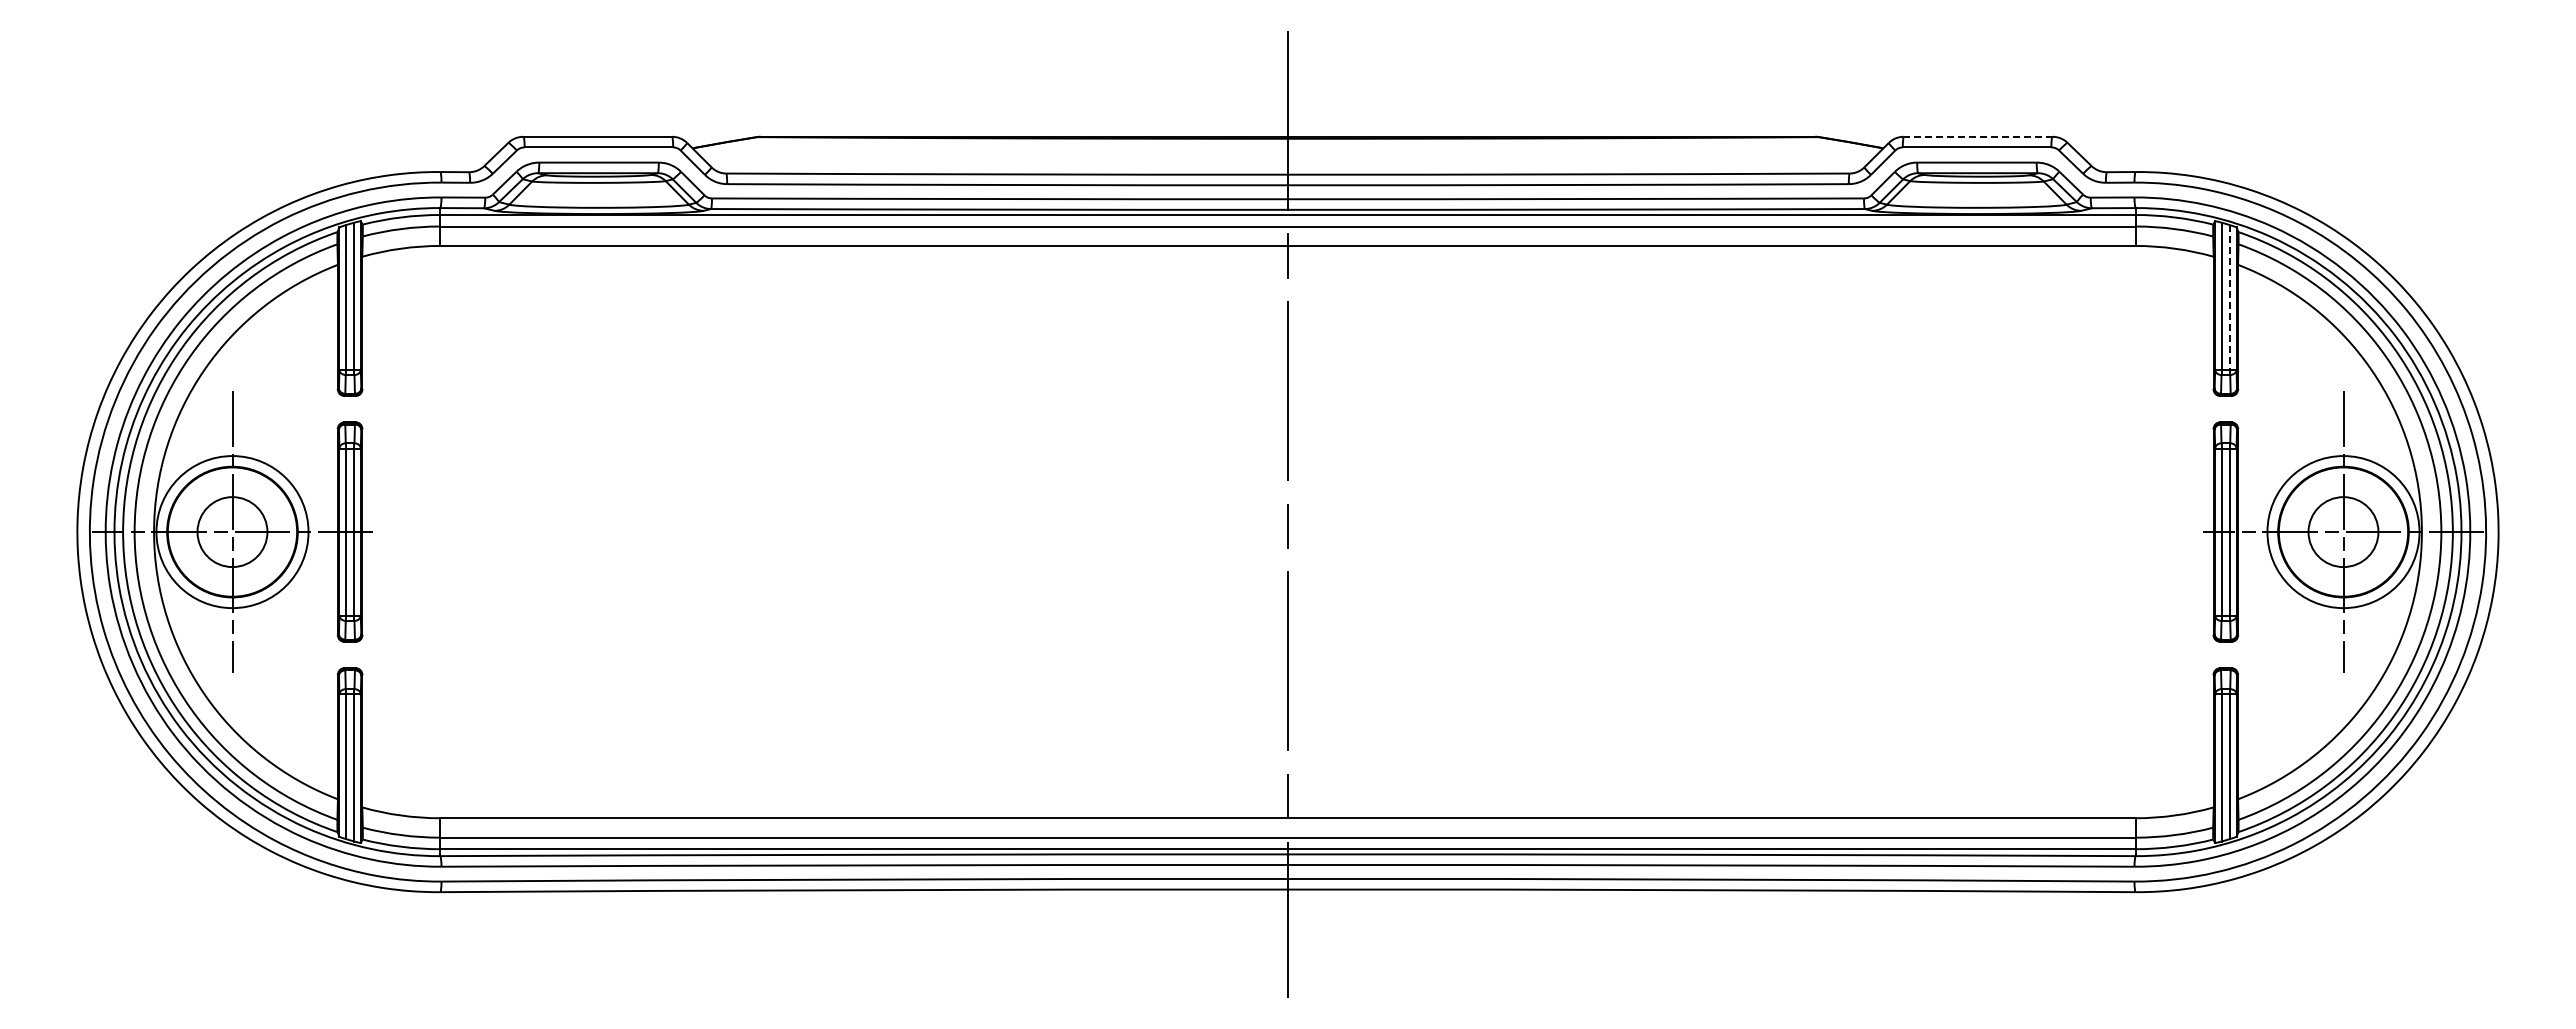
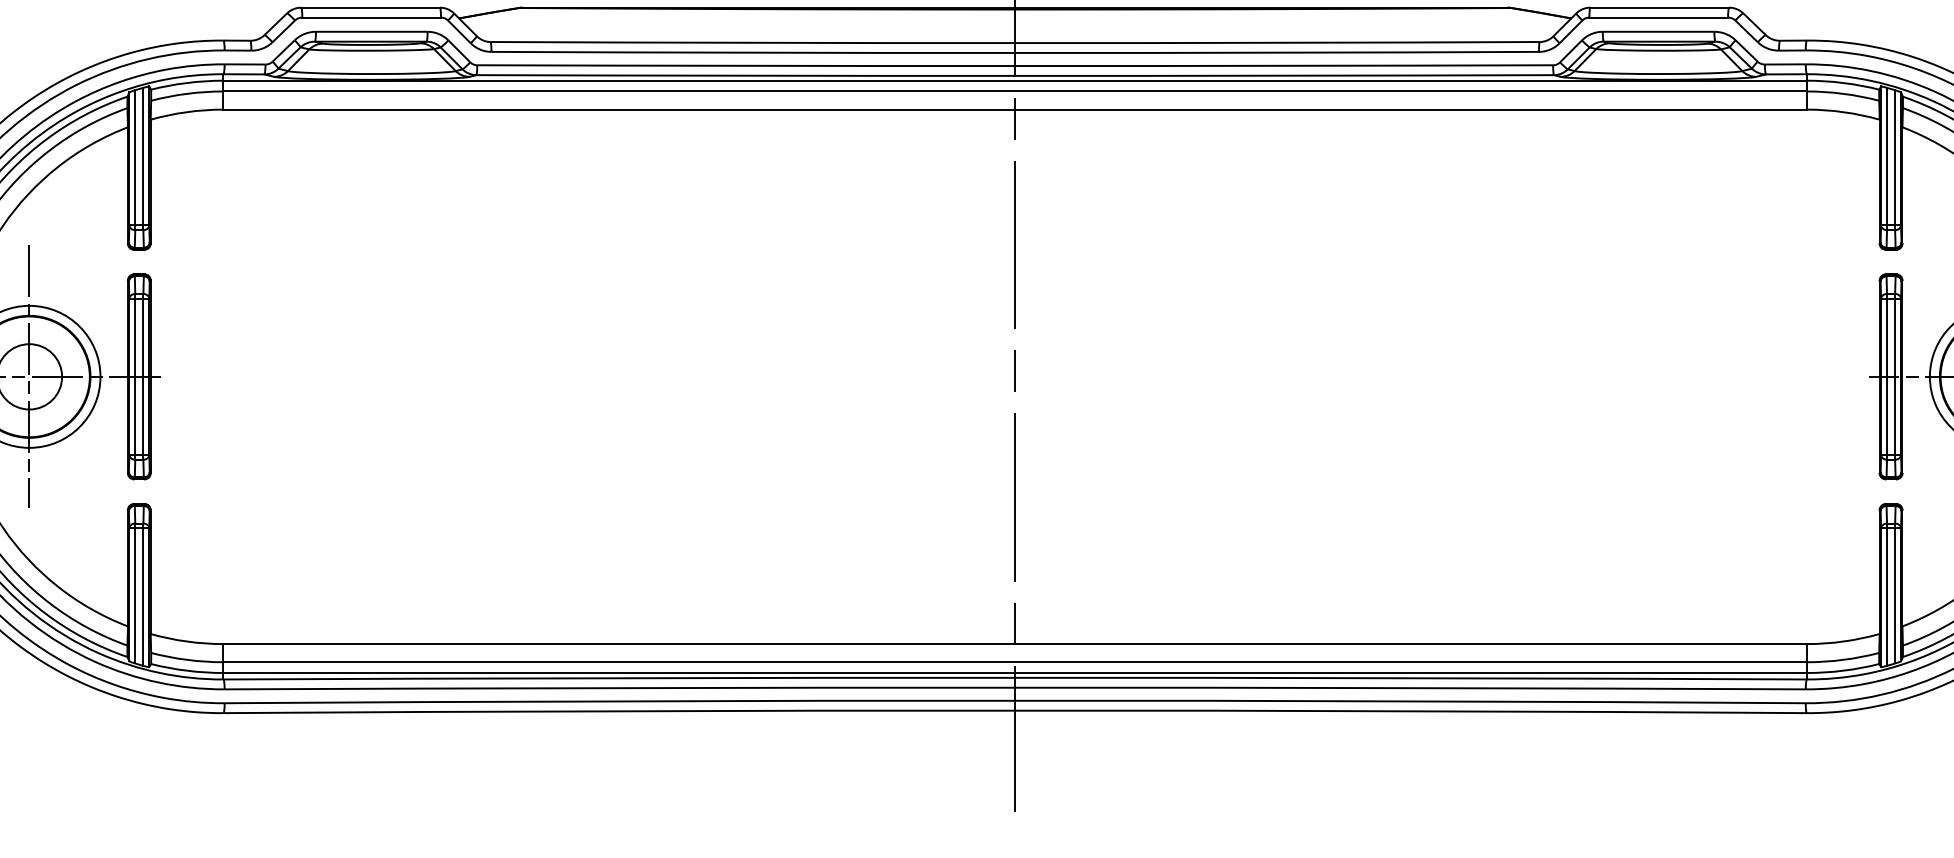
line: (1977, 136) -> (1659, 7), dashed -> solid
line: (2230, 297) -> (1895, 157), dashed -> solid

